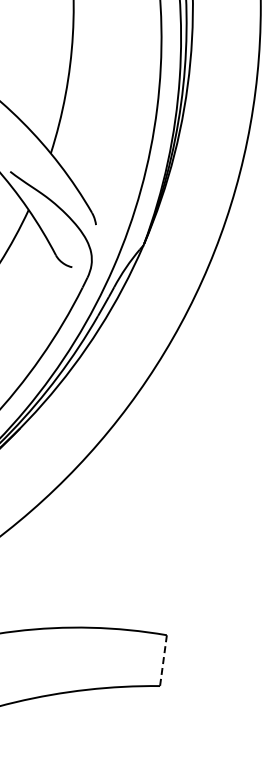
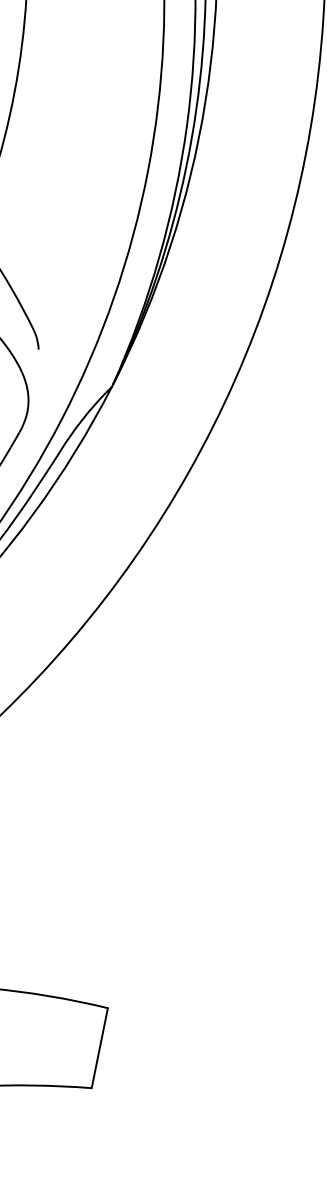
line: (163, 660) -> (99, 1047), dashed -> solid

